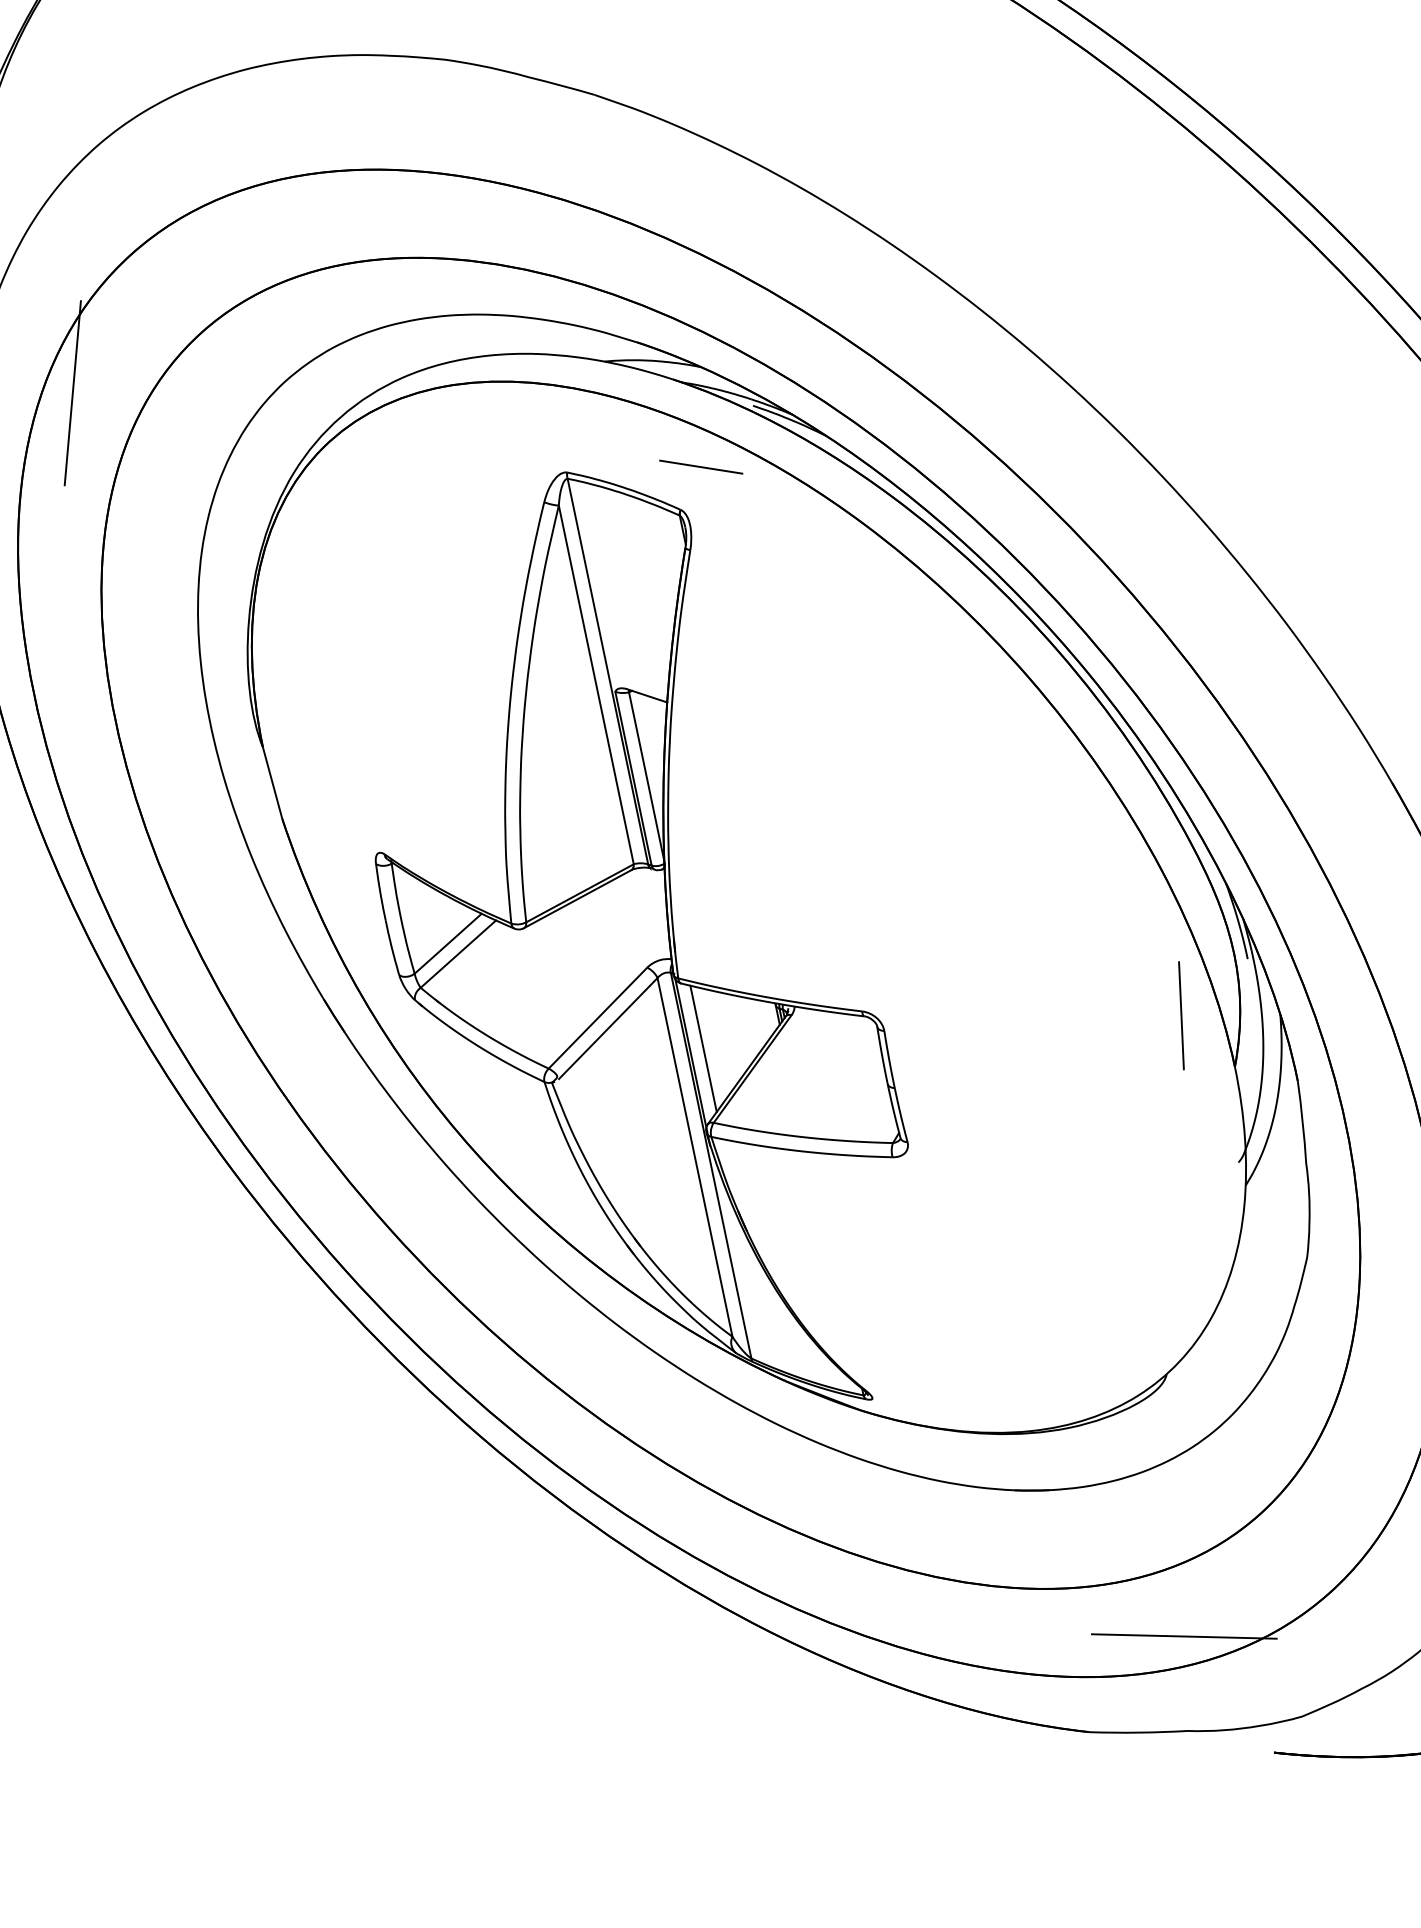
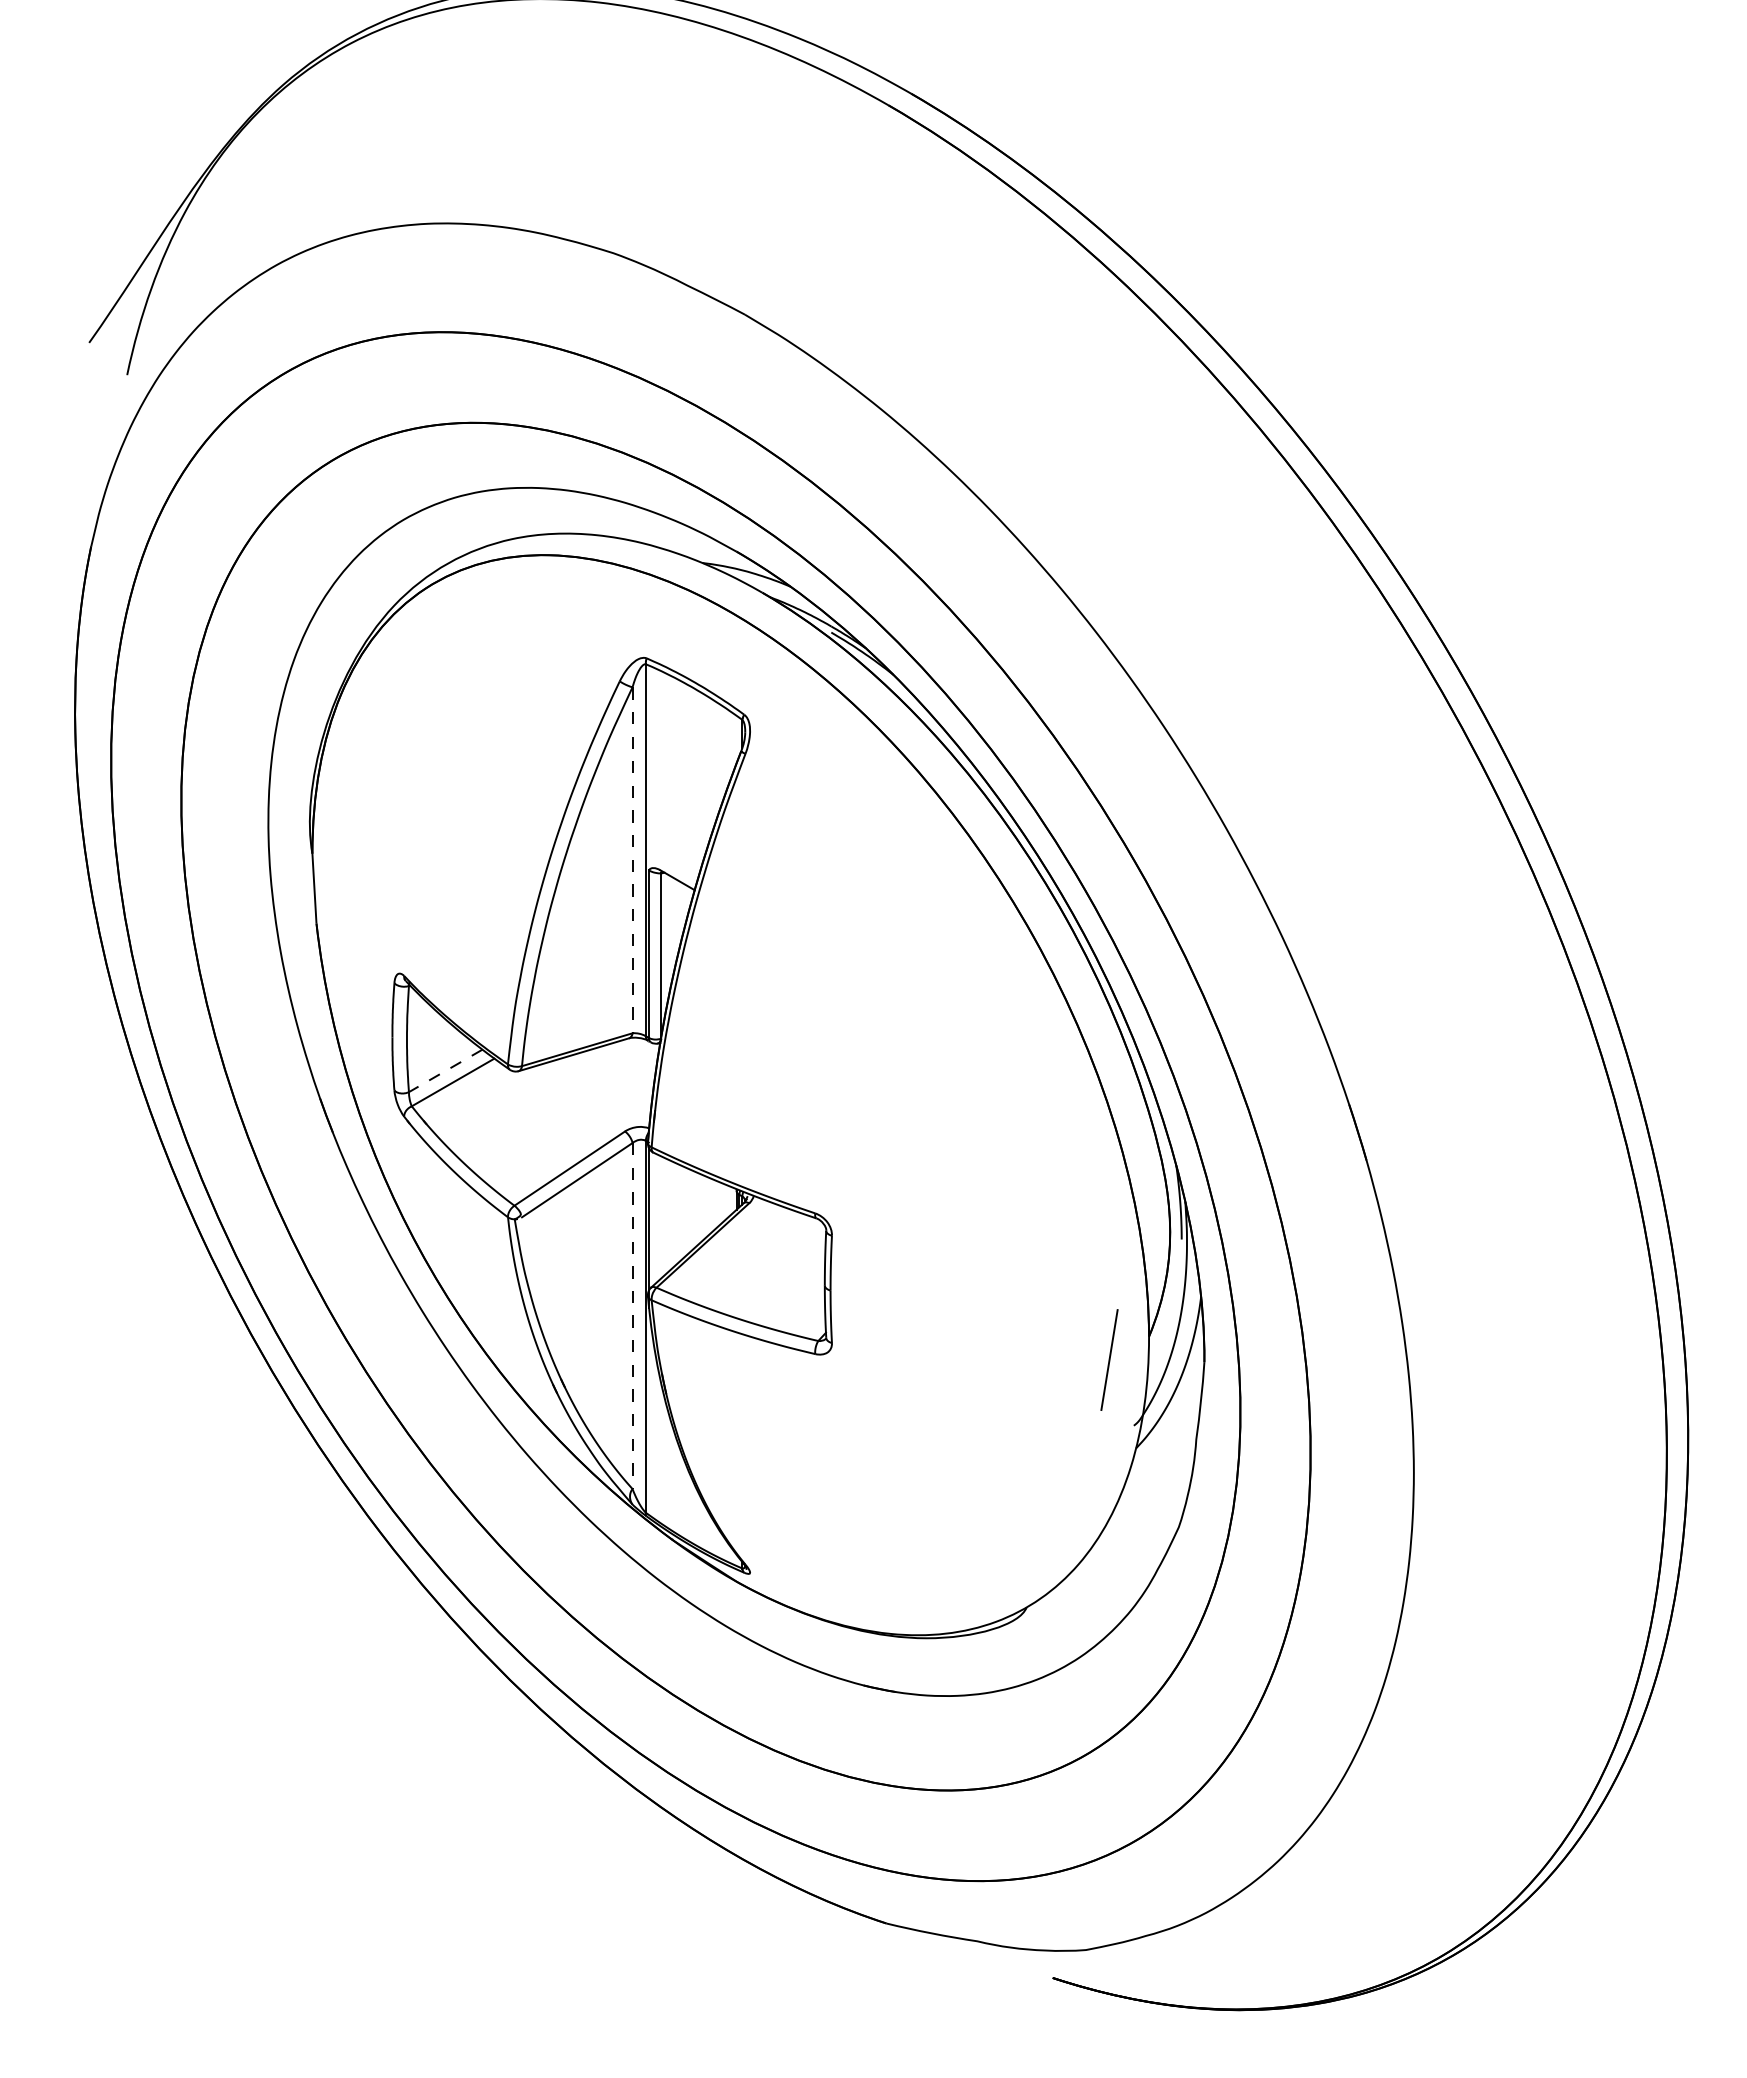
line: (72, 393) -> (204, 489), removed
line: (701, 467) -> (771, 679), removed
line: (596, 685) -> (632, 860), solid -> dashed
line: (448, 944) -> (445, 1071), solid -> dashed
line: (1181, 1015) -> (1109, 1359), moved
line: (703, 1048) -> (661, 1217), removed
line: (695, 1157) -> (632, 1316), solid -> dashed
line: (1184, 1636) -> (992, 1853), removed

